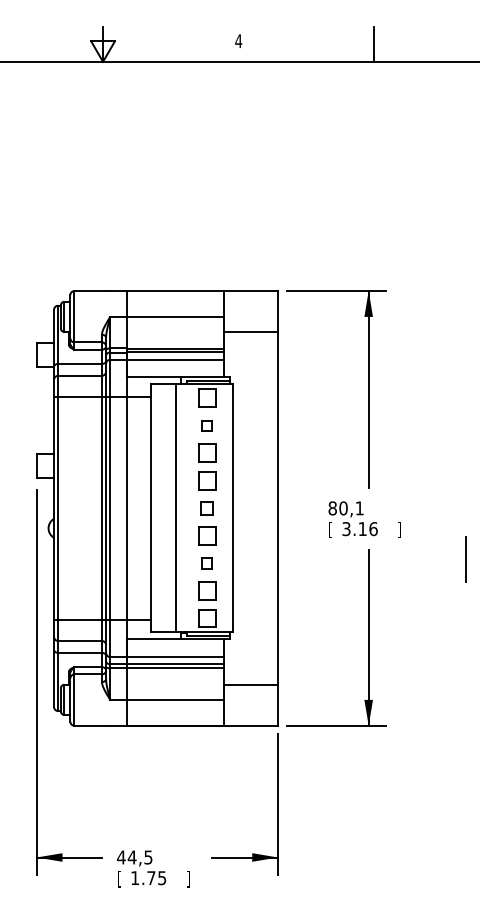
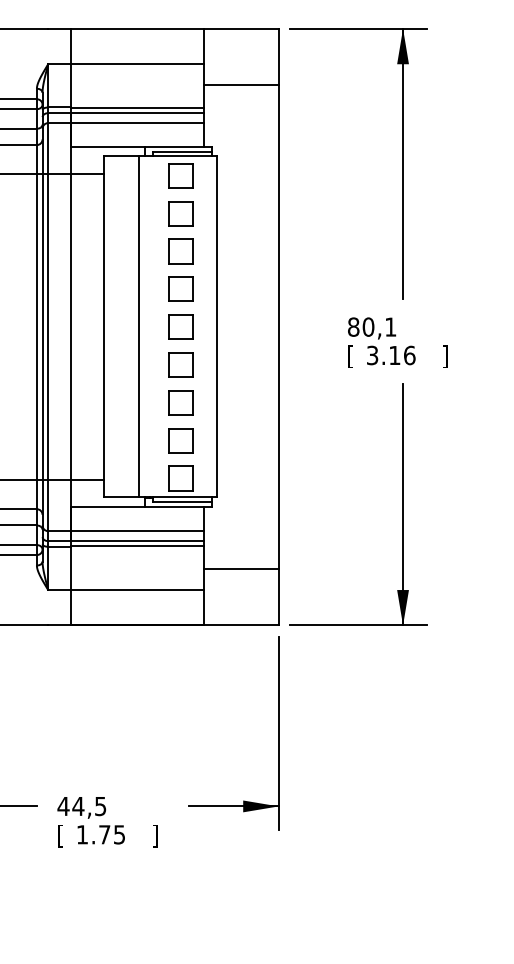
part: (207, 425) -> (181, 213), size x1.67
part: (207, 508) -> (181, 327), size x1.43
part: (207, 563) -> (181, 402), size x1.67

